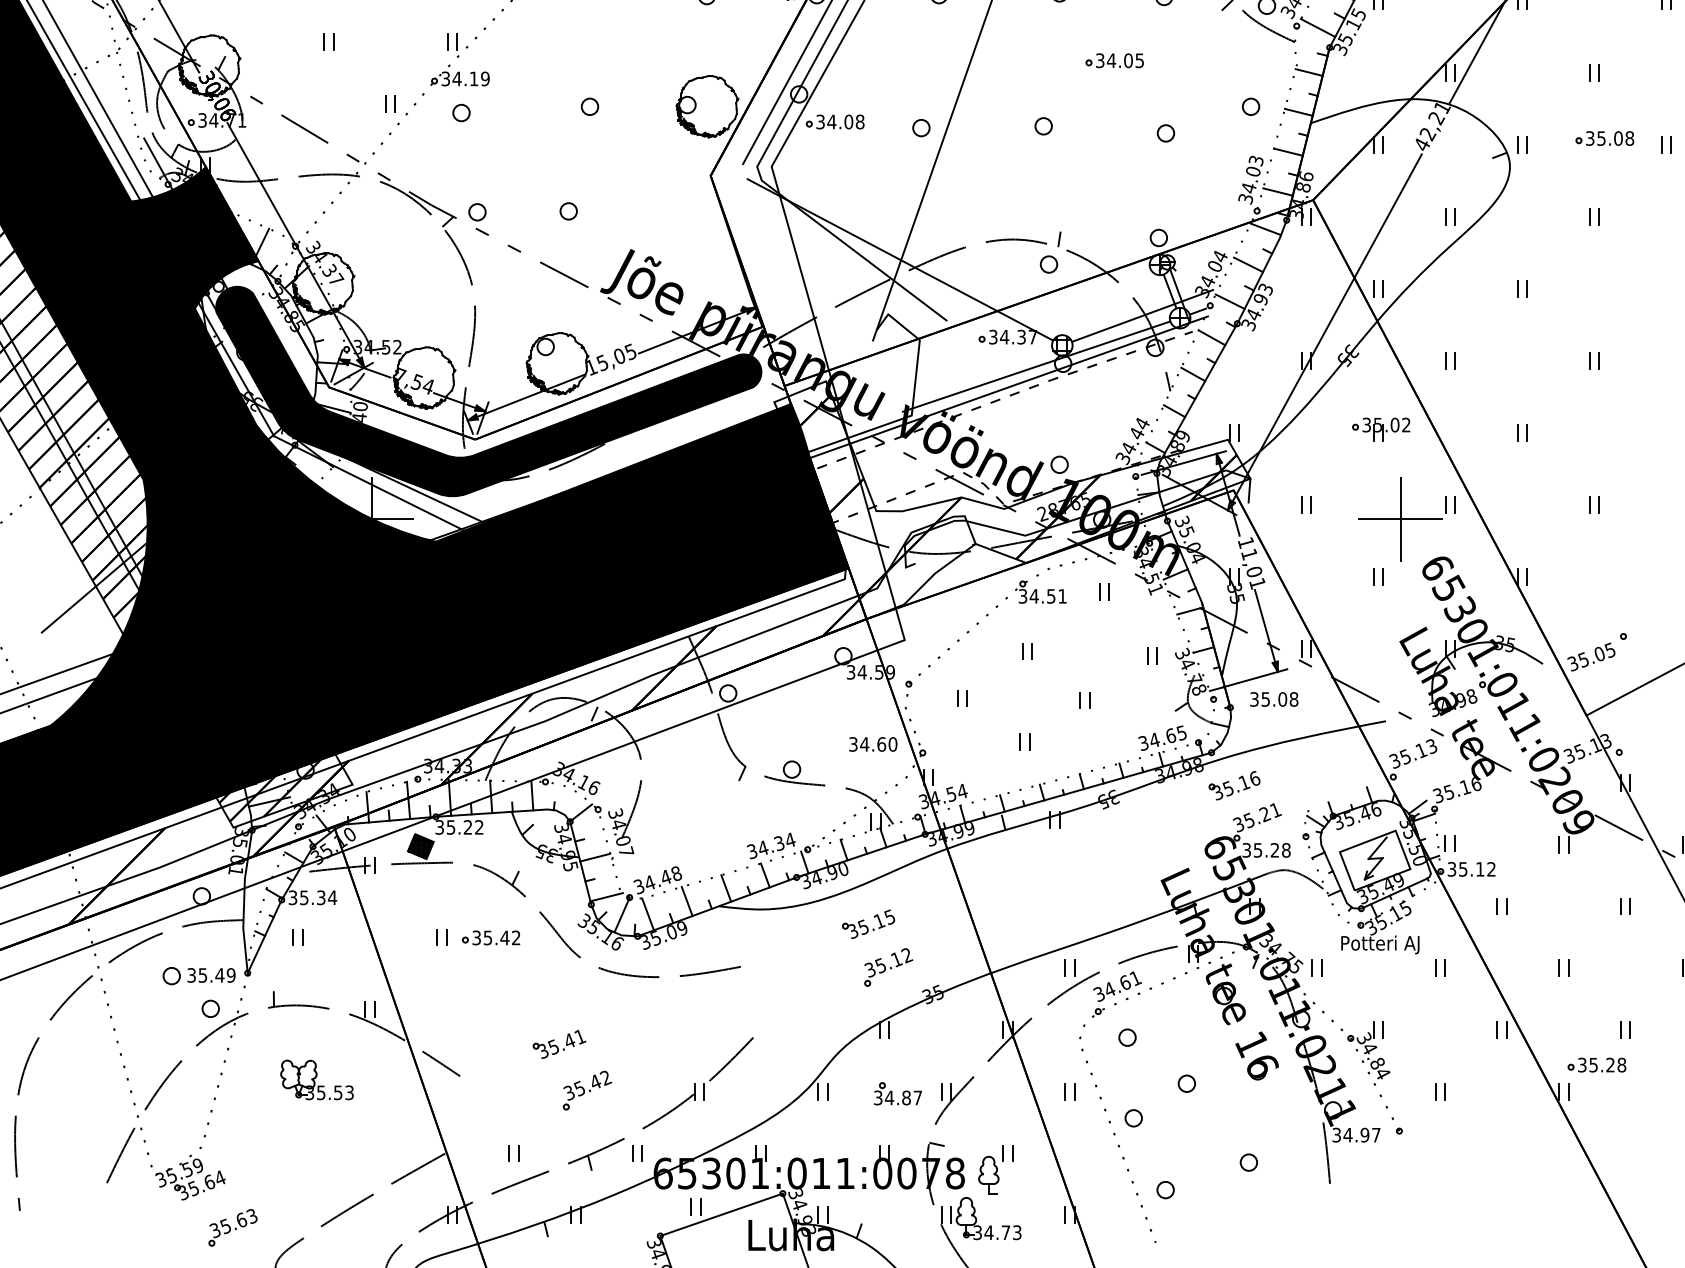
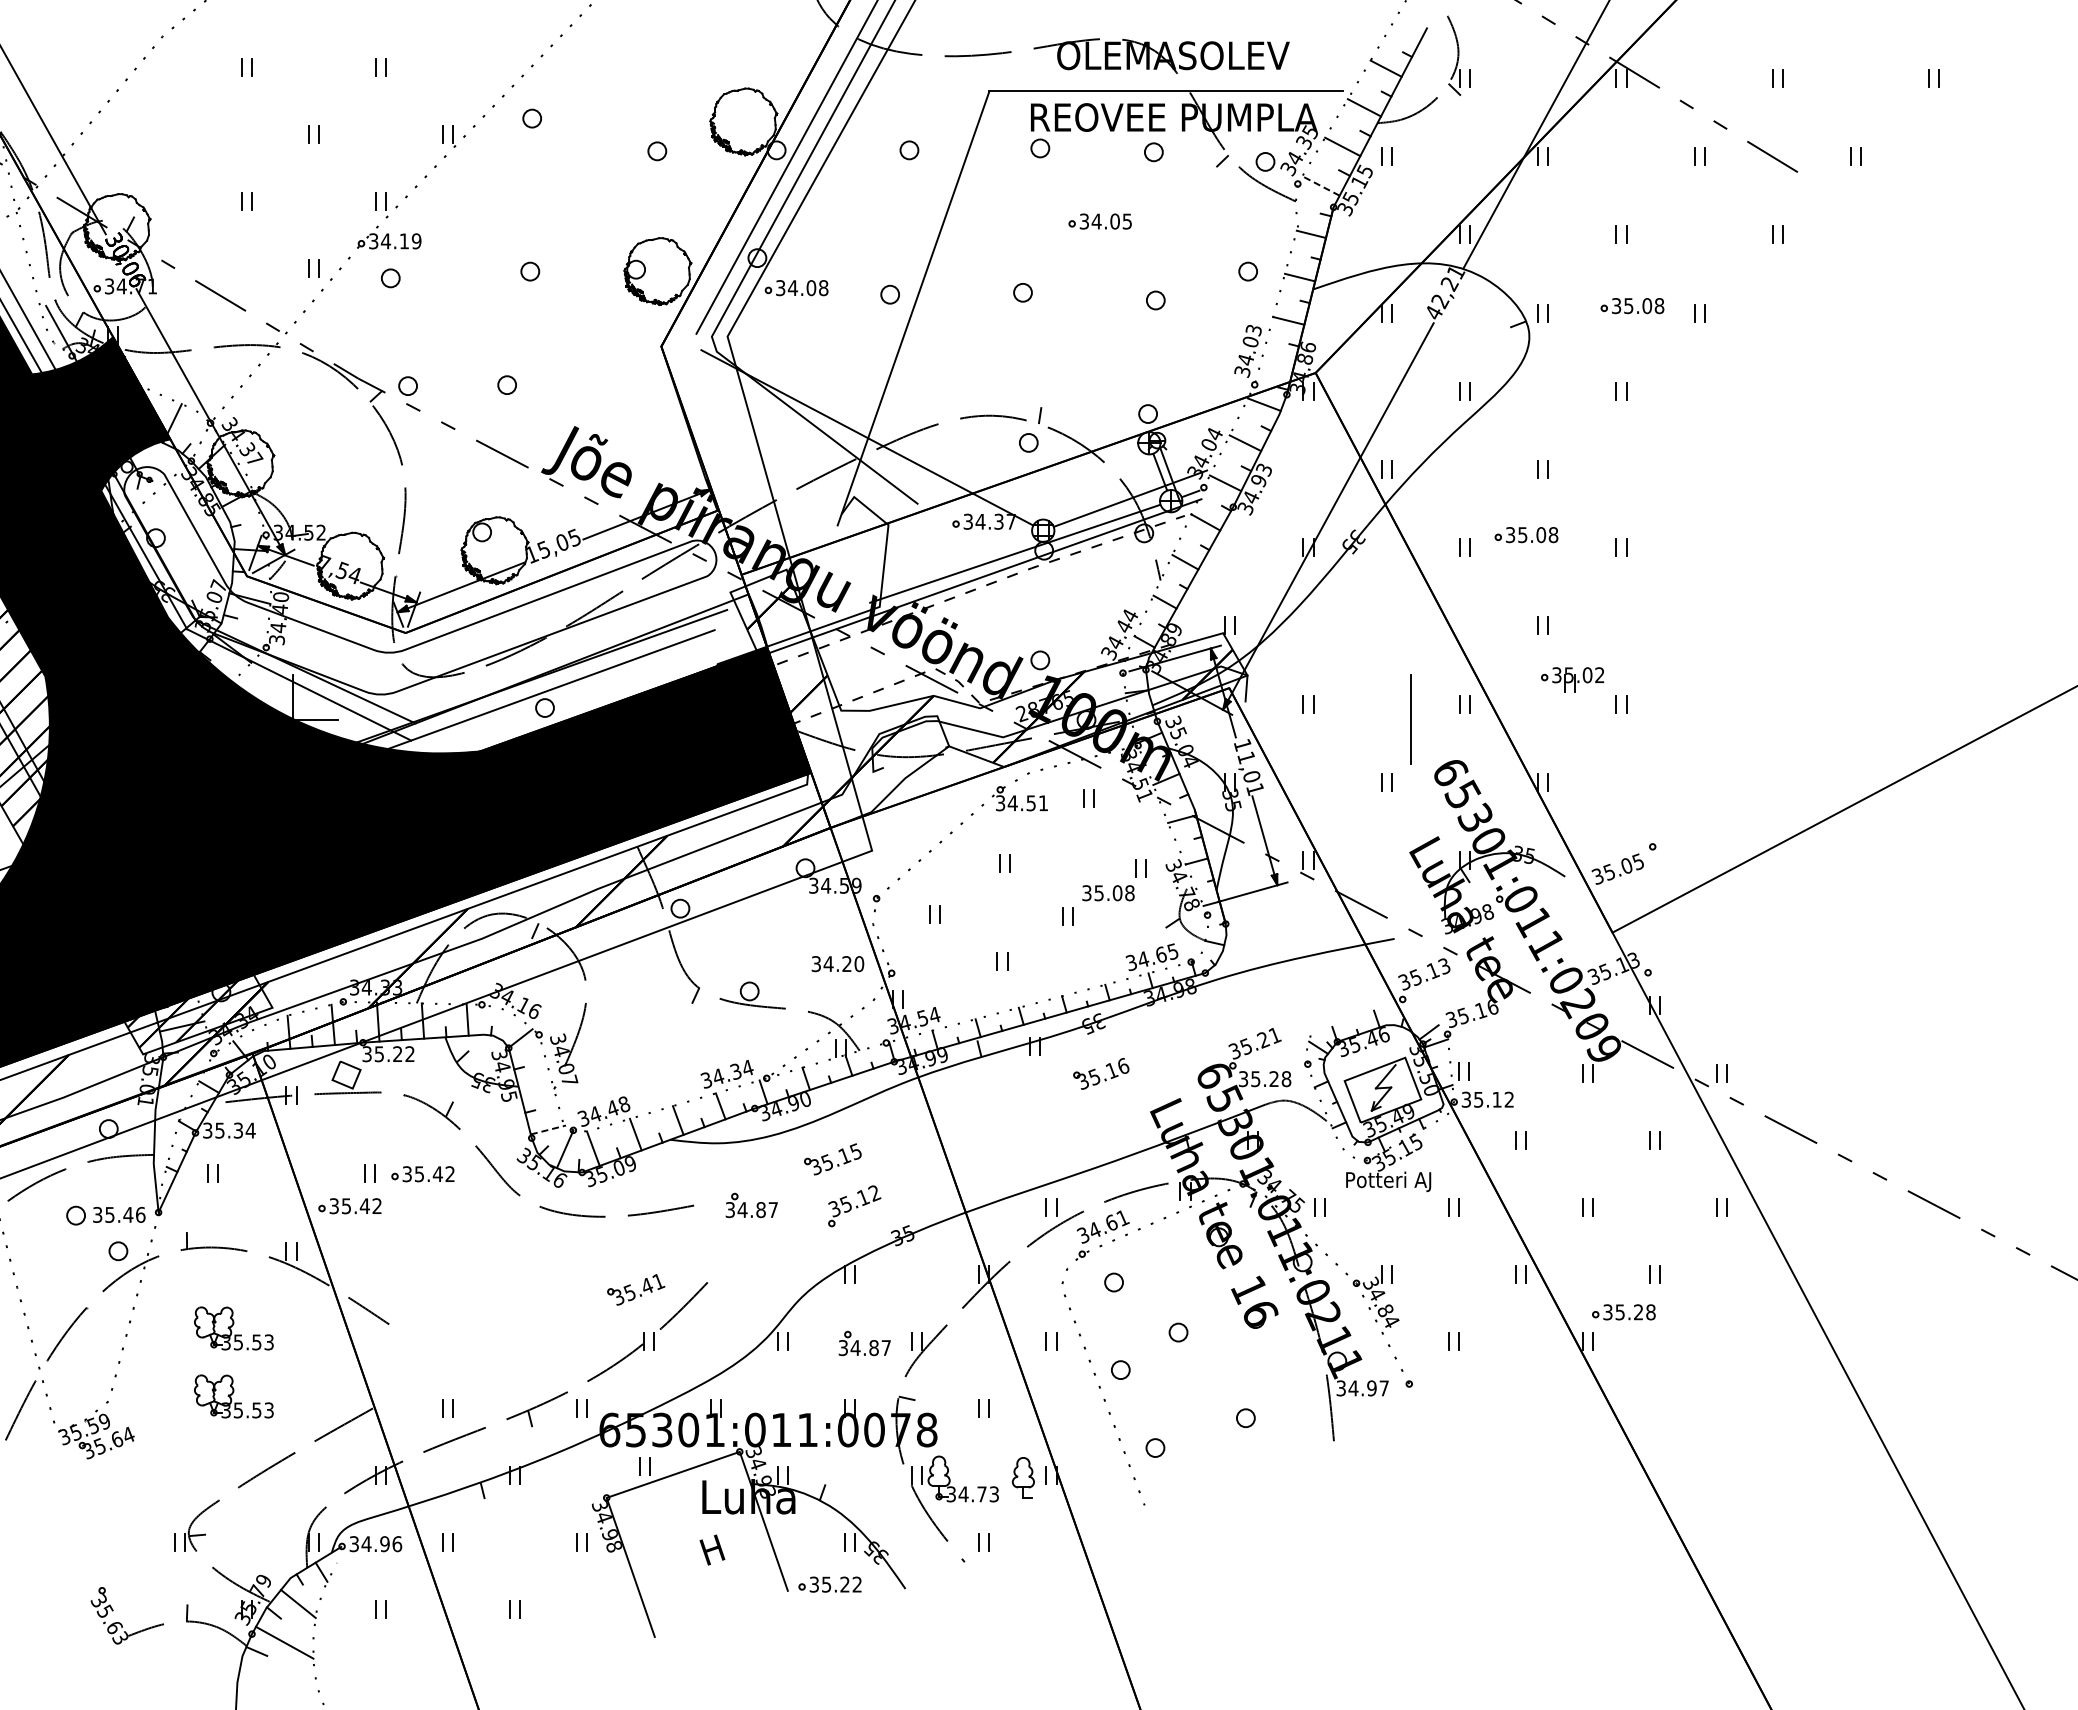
line: (1317, 27) -> (1320, 185), solid -> dashed
line: (1278, 192) -> (1277, 364), removed
part: (1507, 349) -> (1526, 535), added
fill: (488, 391) -> (420, 580), removed
part: (1381, 429) -> (1572, 679), moved
fill: (616, 476) -> (559, 673), removed
line: (1400, 519) -> (1410, 719), removed
text: (1274, 699) -> (1108, 893), moved
text: (881, 744) -> (846, 964), 34.60 -> 34.20
part: (1234, 785) -> (1101, 1073), moved
hatch: (420, 846) -> (346, 1074), removed
line: (594, 857) -> (535, 1086), removed
line: (606, 896) -> (548, 1129), solid -> dashed
part: (793, 966) -> (751, 1205), added
part: (423, 967) -> (349, 1206), added
text: (231, 975) -> (140, 1214), 35.49 -> 35.46
part: (559, 1044) -> (636, 1289), moved
part: (587, 1090) -> (527, 1339), removed
part: (316, 1142) -> (233, 1396), added
part: (987, 1174) -> (1022, 1477), moved
part: (232, 1227) -> (142, 1488), removed

